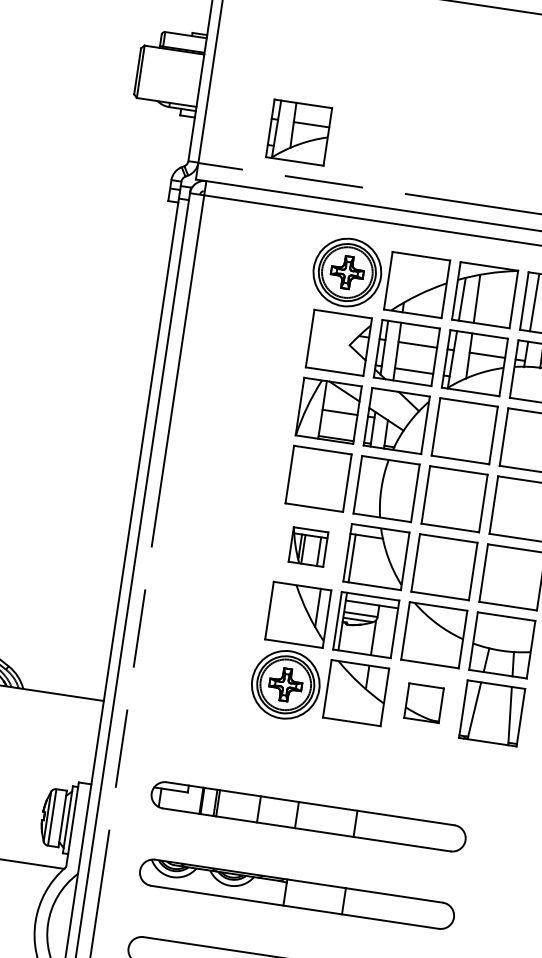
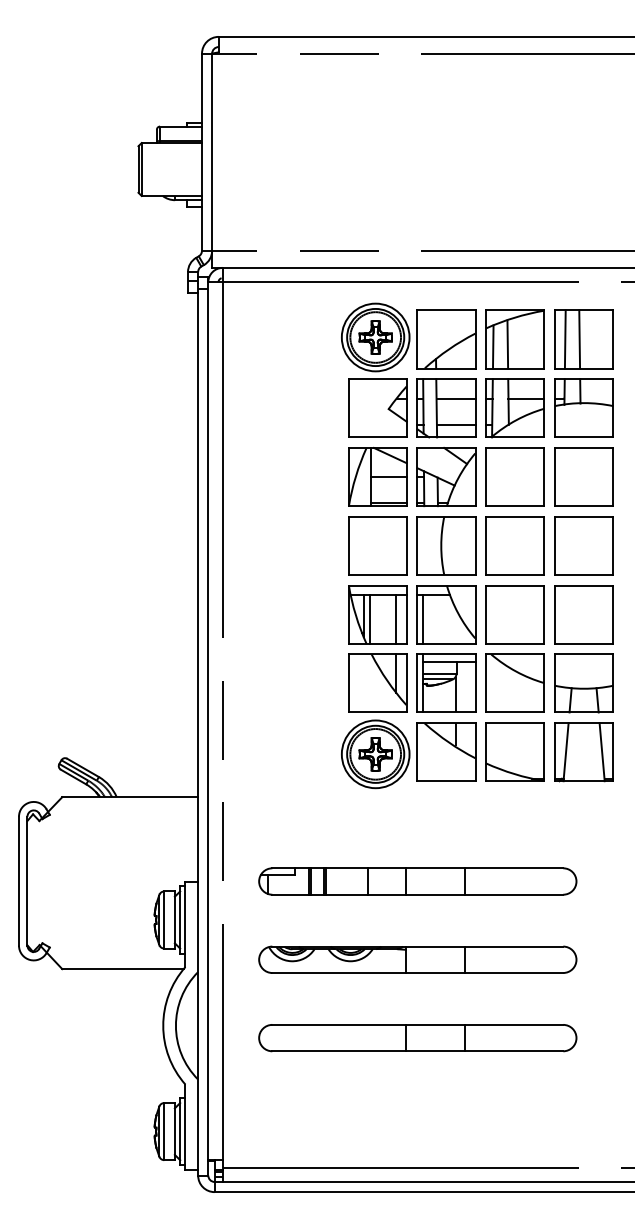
part: (298, 132) -> (306, 206), removed
part: (308, 546) -> (377, 614), size x1.67
part: (423, 702) -> (514, 751), size x1.67

